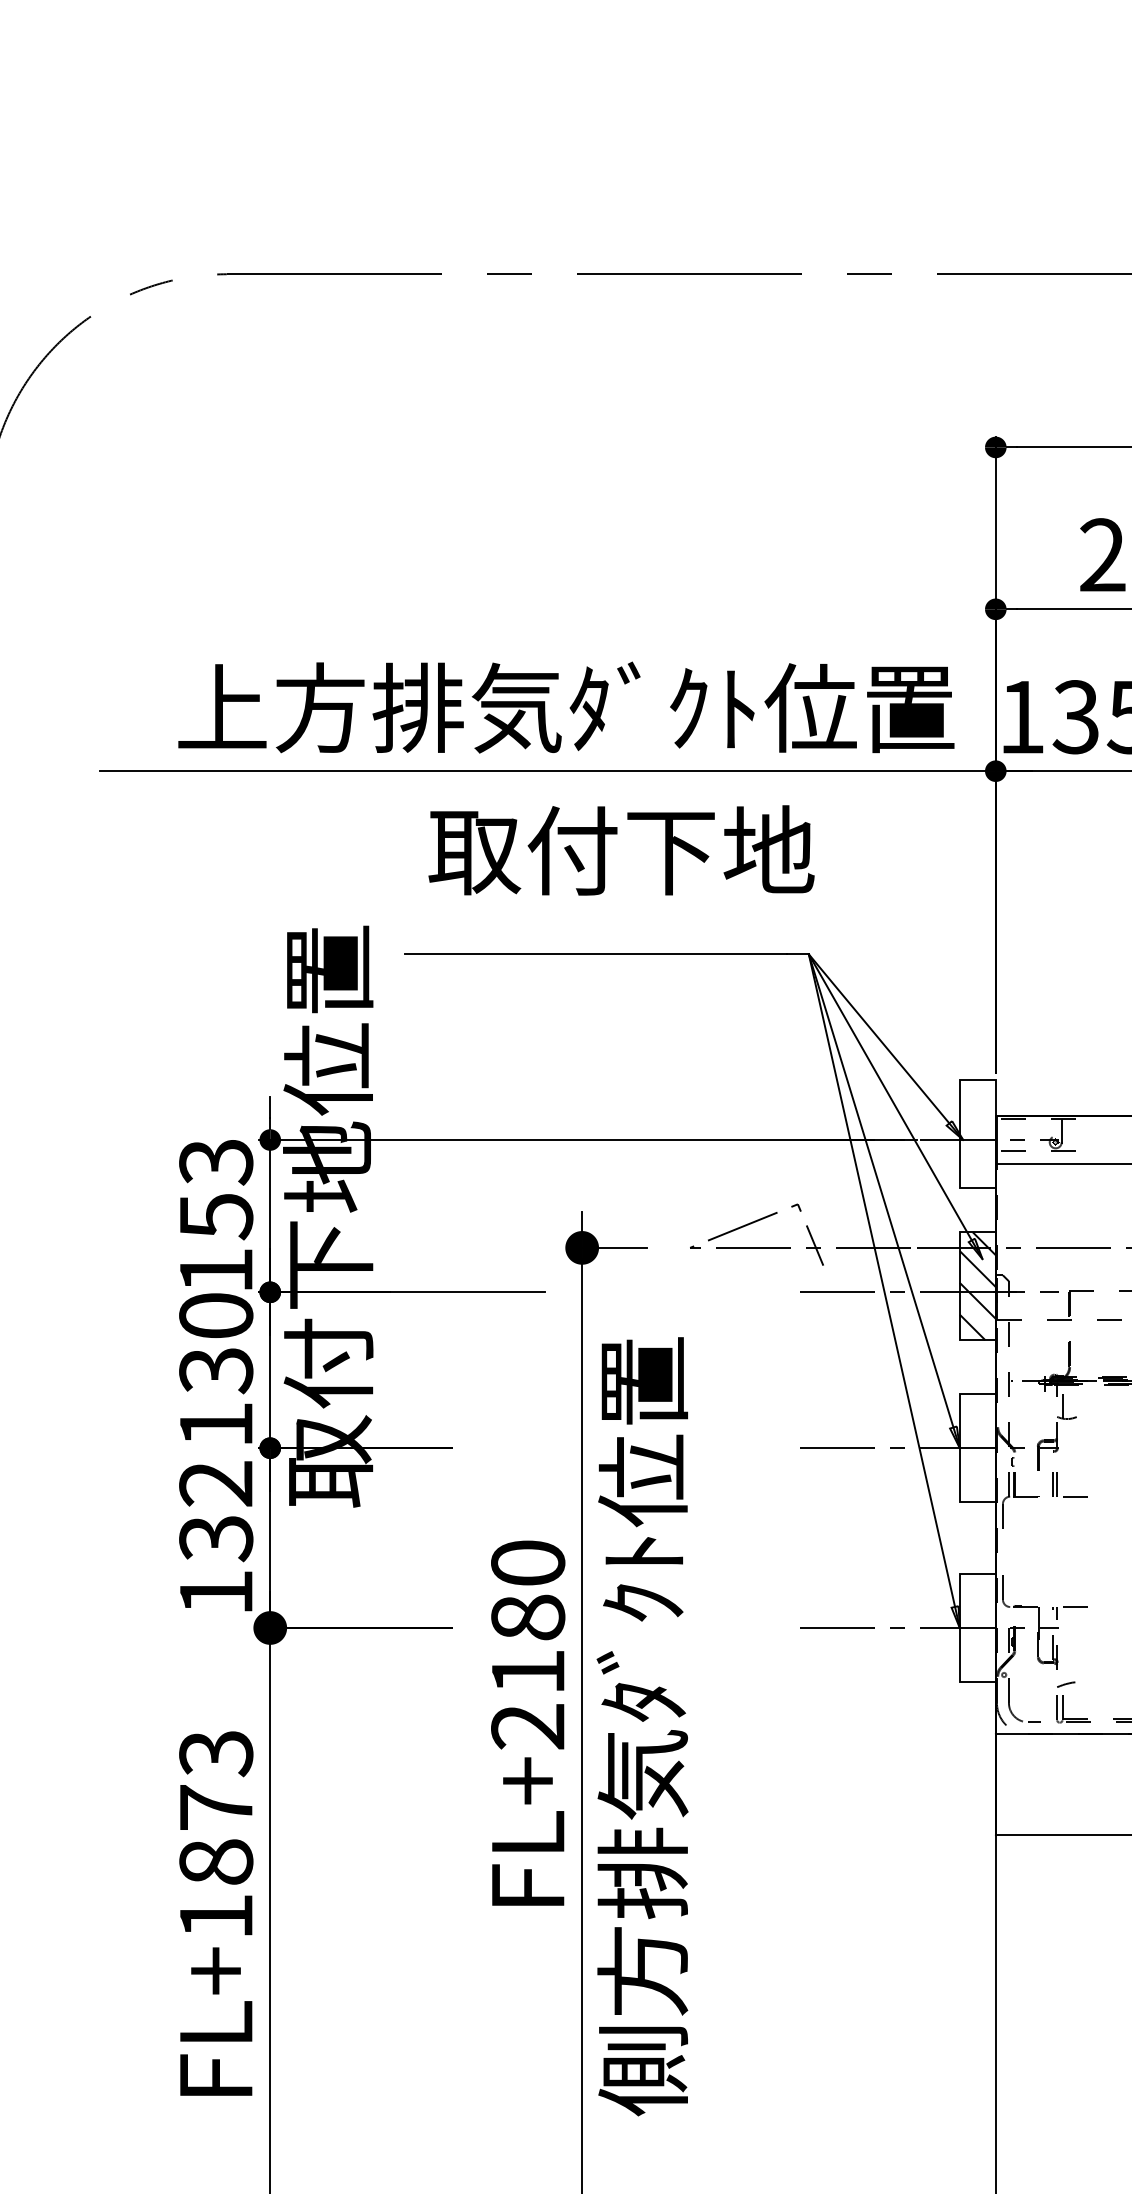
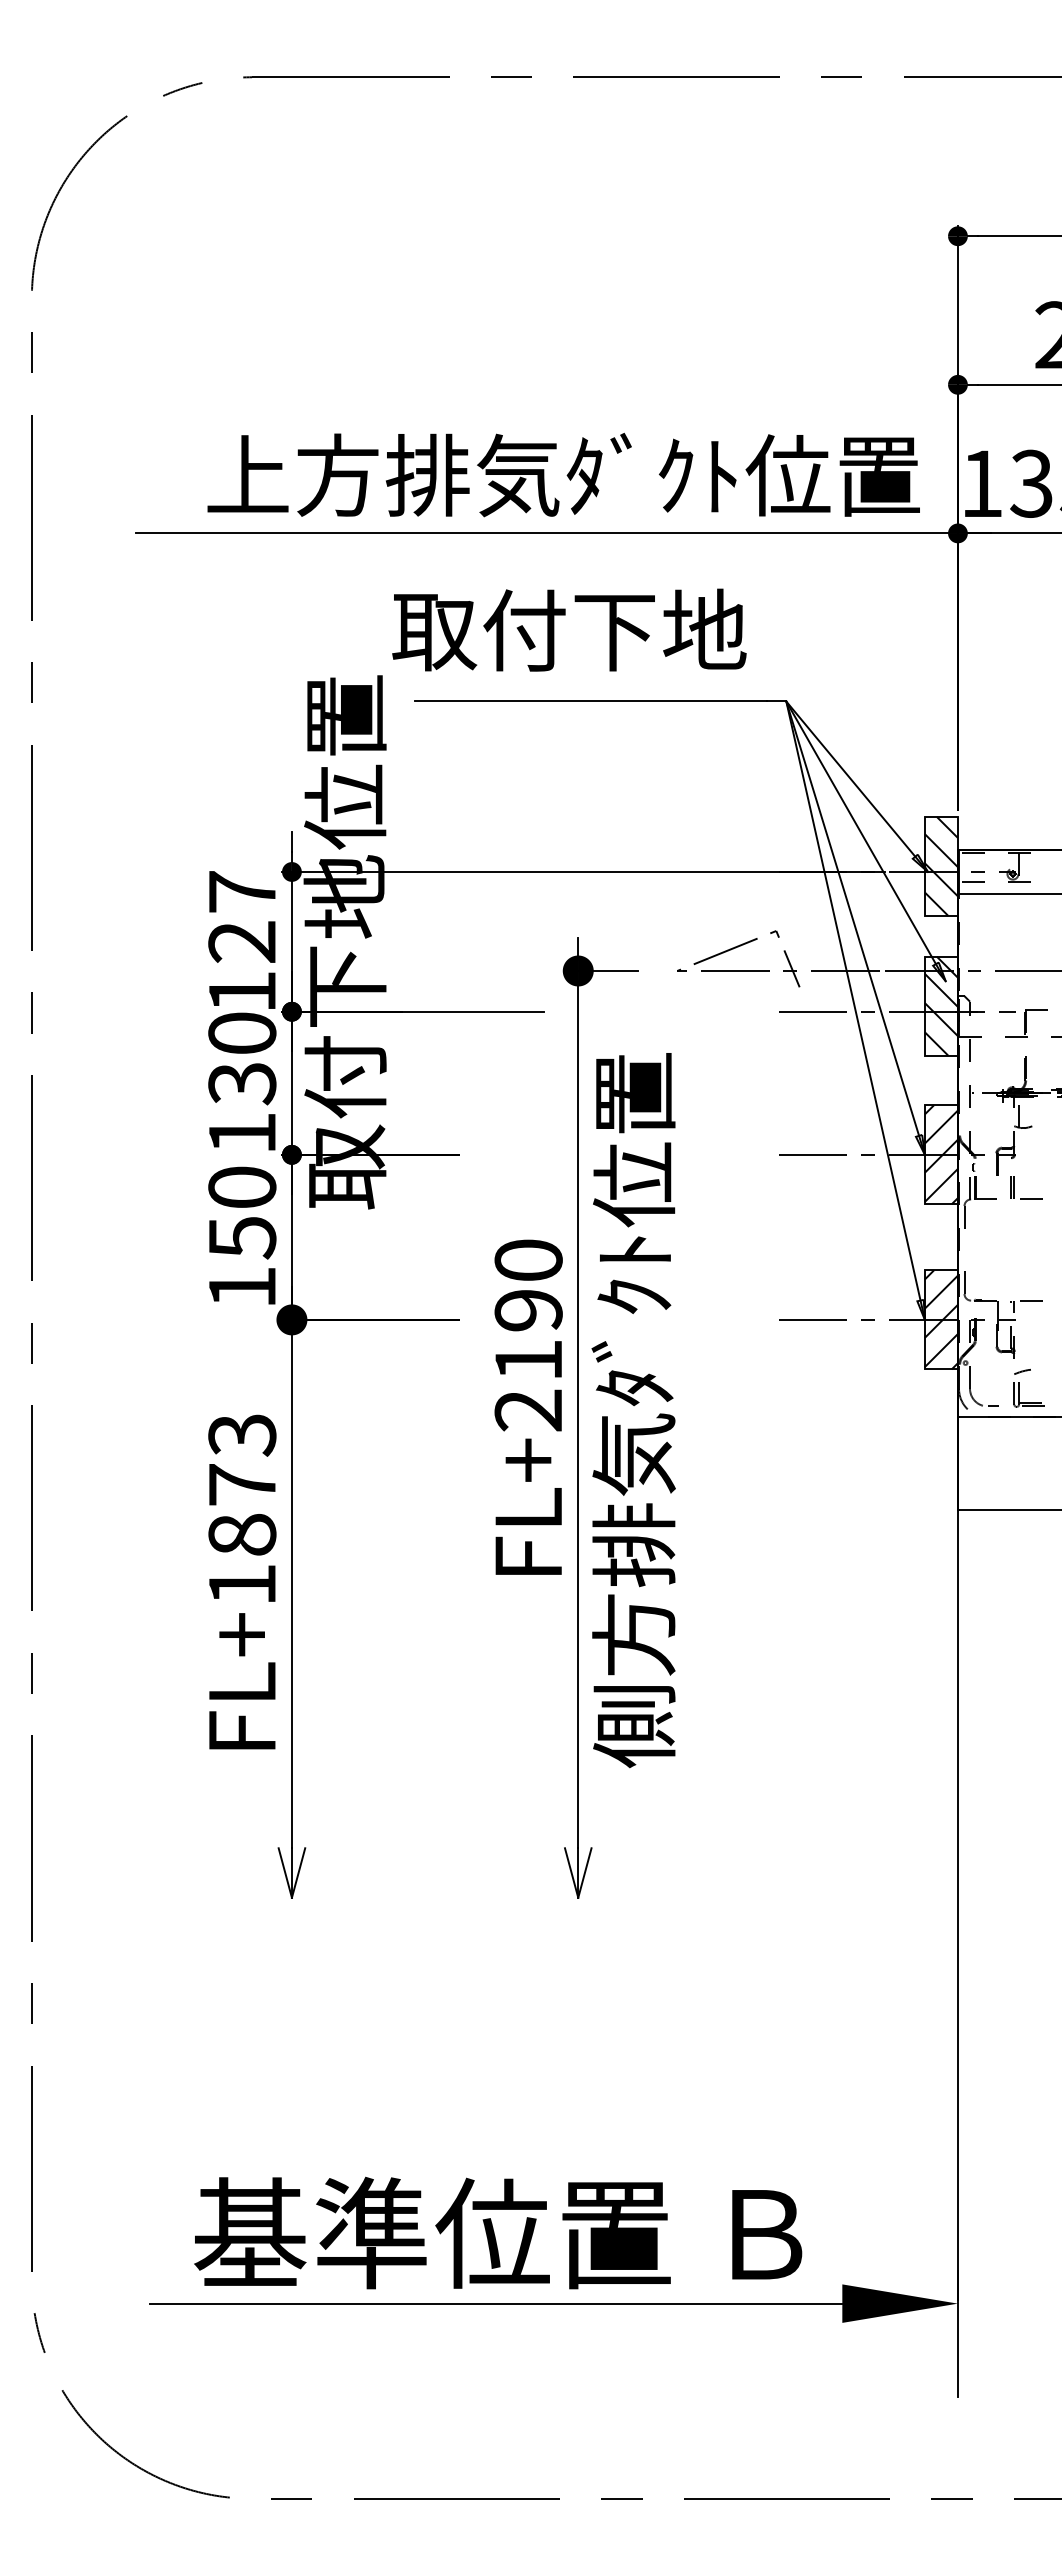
text: (621, 849) -> (569, 629), moved
hatch: (976, 1132) -> (940, 865), added
text: (216, 1189) -> (242, 917), 153 -> 127
hatch: (976, 1447) -> (940, 1154), added
text: (216, 1510) -> (242, 1212), 132 -> 150
text: (527, 1617) -> (528, 1310), FL+2180 -> FL+2190
hatch: (976, 1627) -> (940, 1319), added

